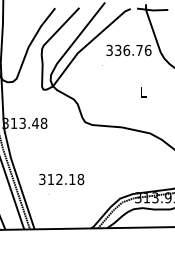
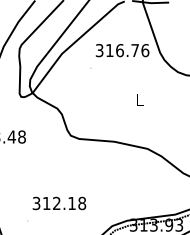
text: (118, 50) -> (110, 50), 336.76 -> 316.76
text: (61, 179) -> (59, 203), moved

